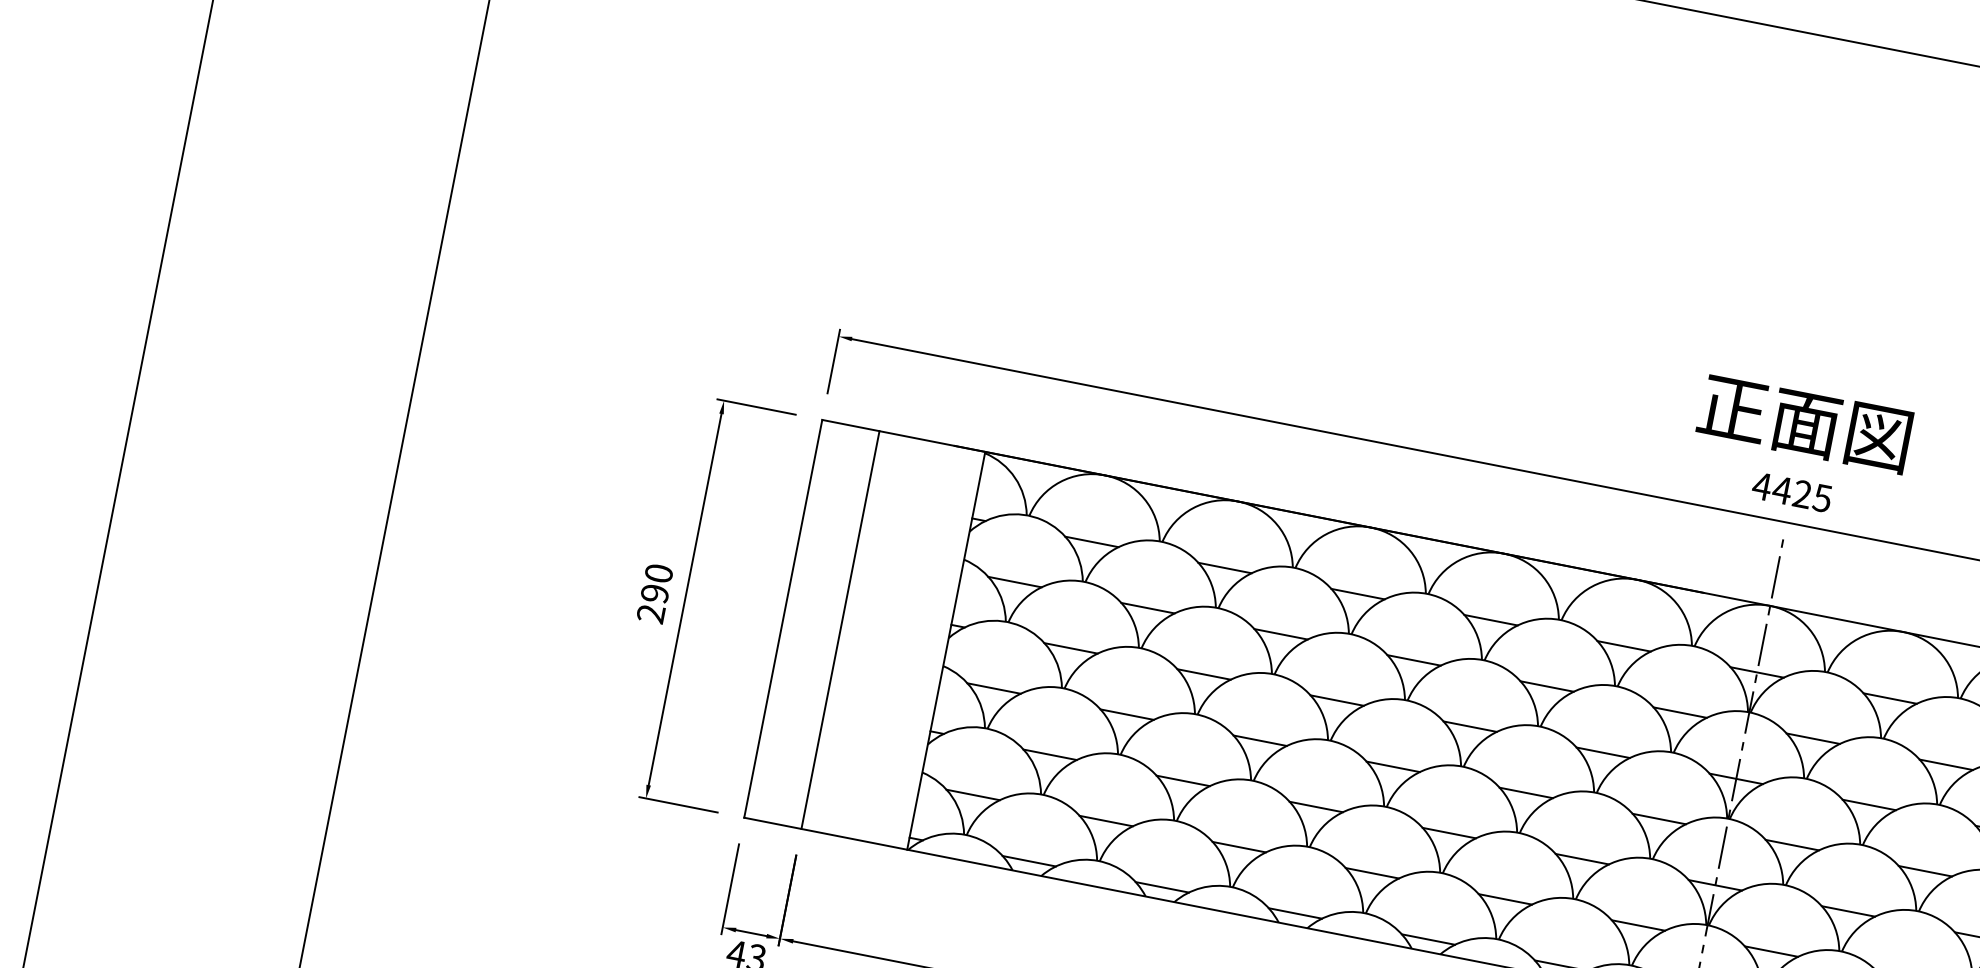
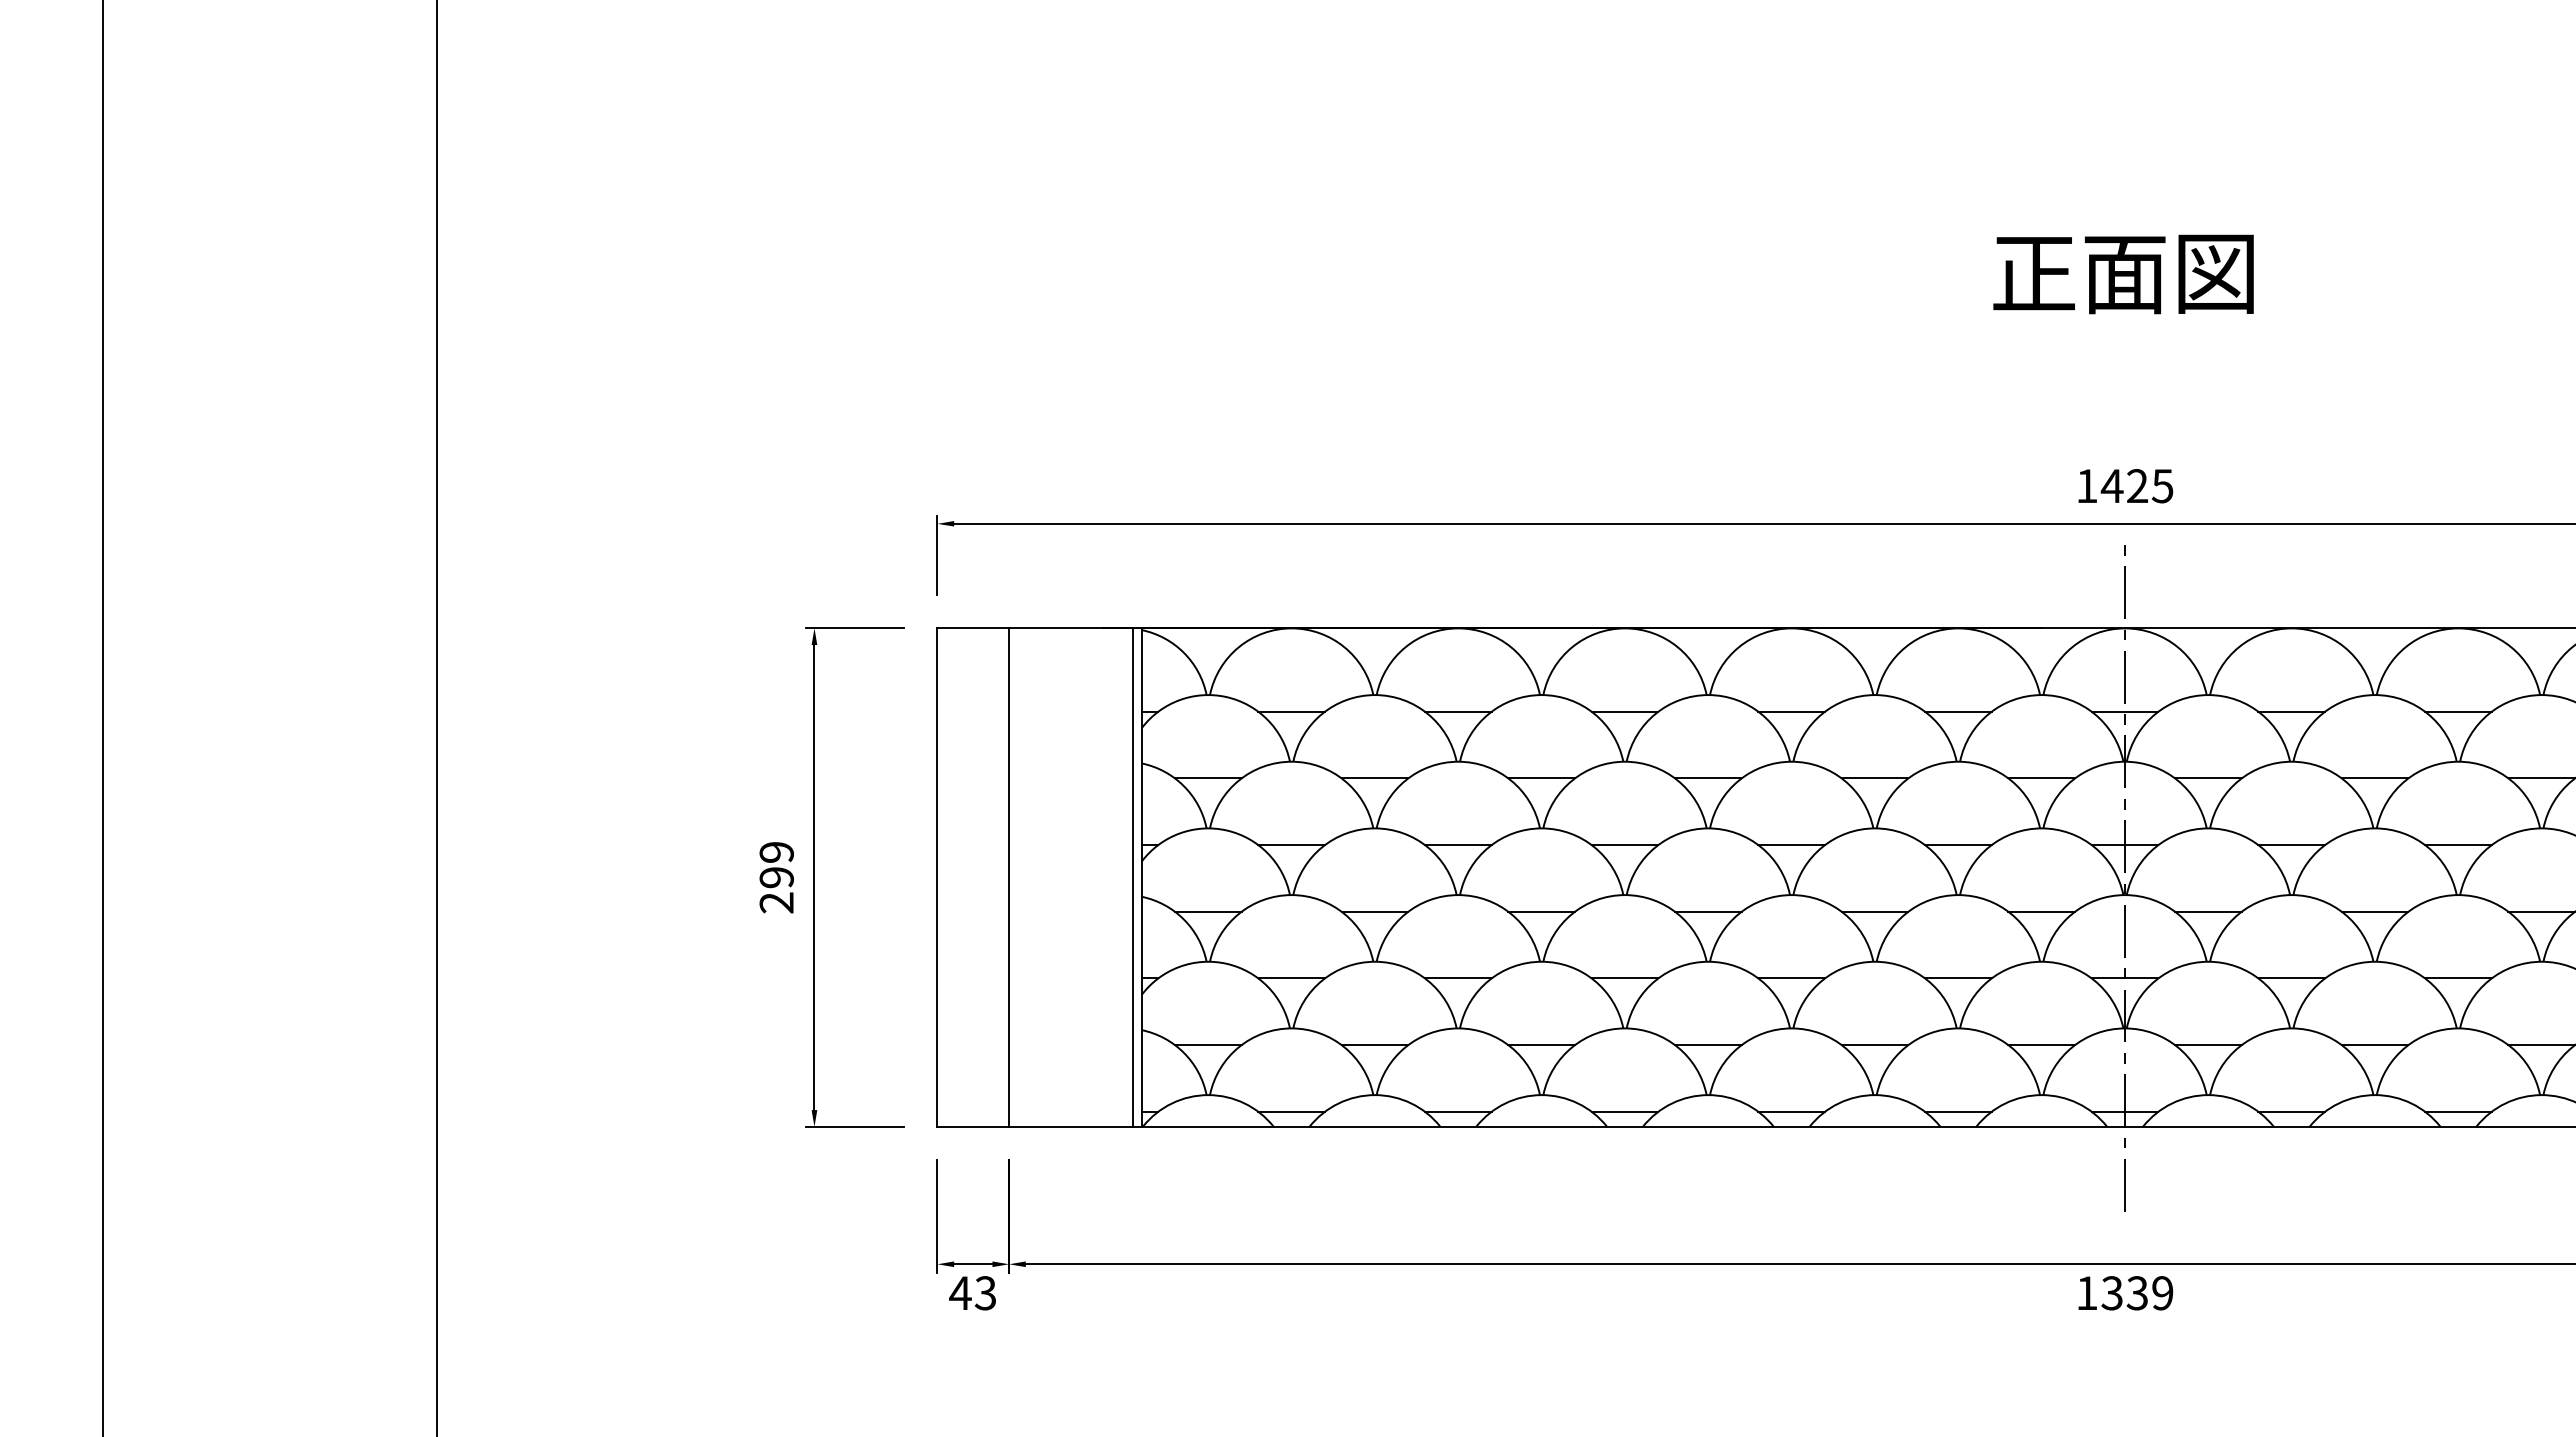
text: (1804, 423) -> (2123, 274), moved
text: (1761, 485) -> (2086, 485), 4425 -> 1425
text: (658, 573) -> (776, 852), 290 -> 299
line: (939, 649) -> (1133, 877), added

